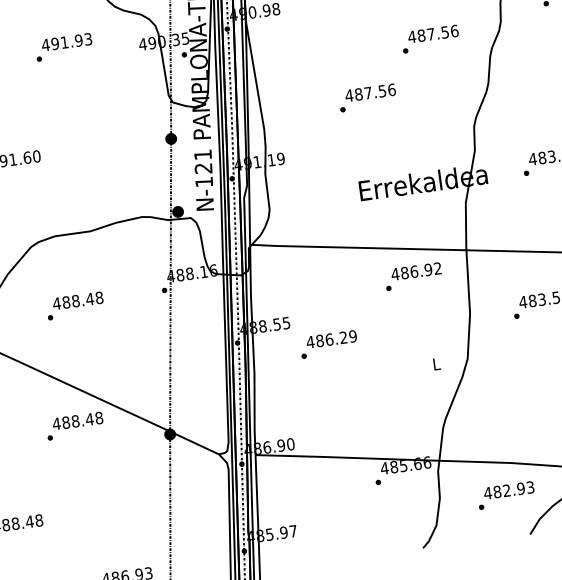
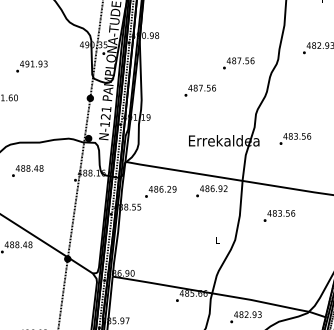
text: (63, 47) -> (31, 66), moved
text: (74, 305) -> (27, 170), moved
text: (328, 343) -> (160, 191), moved

